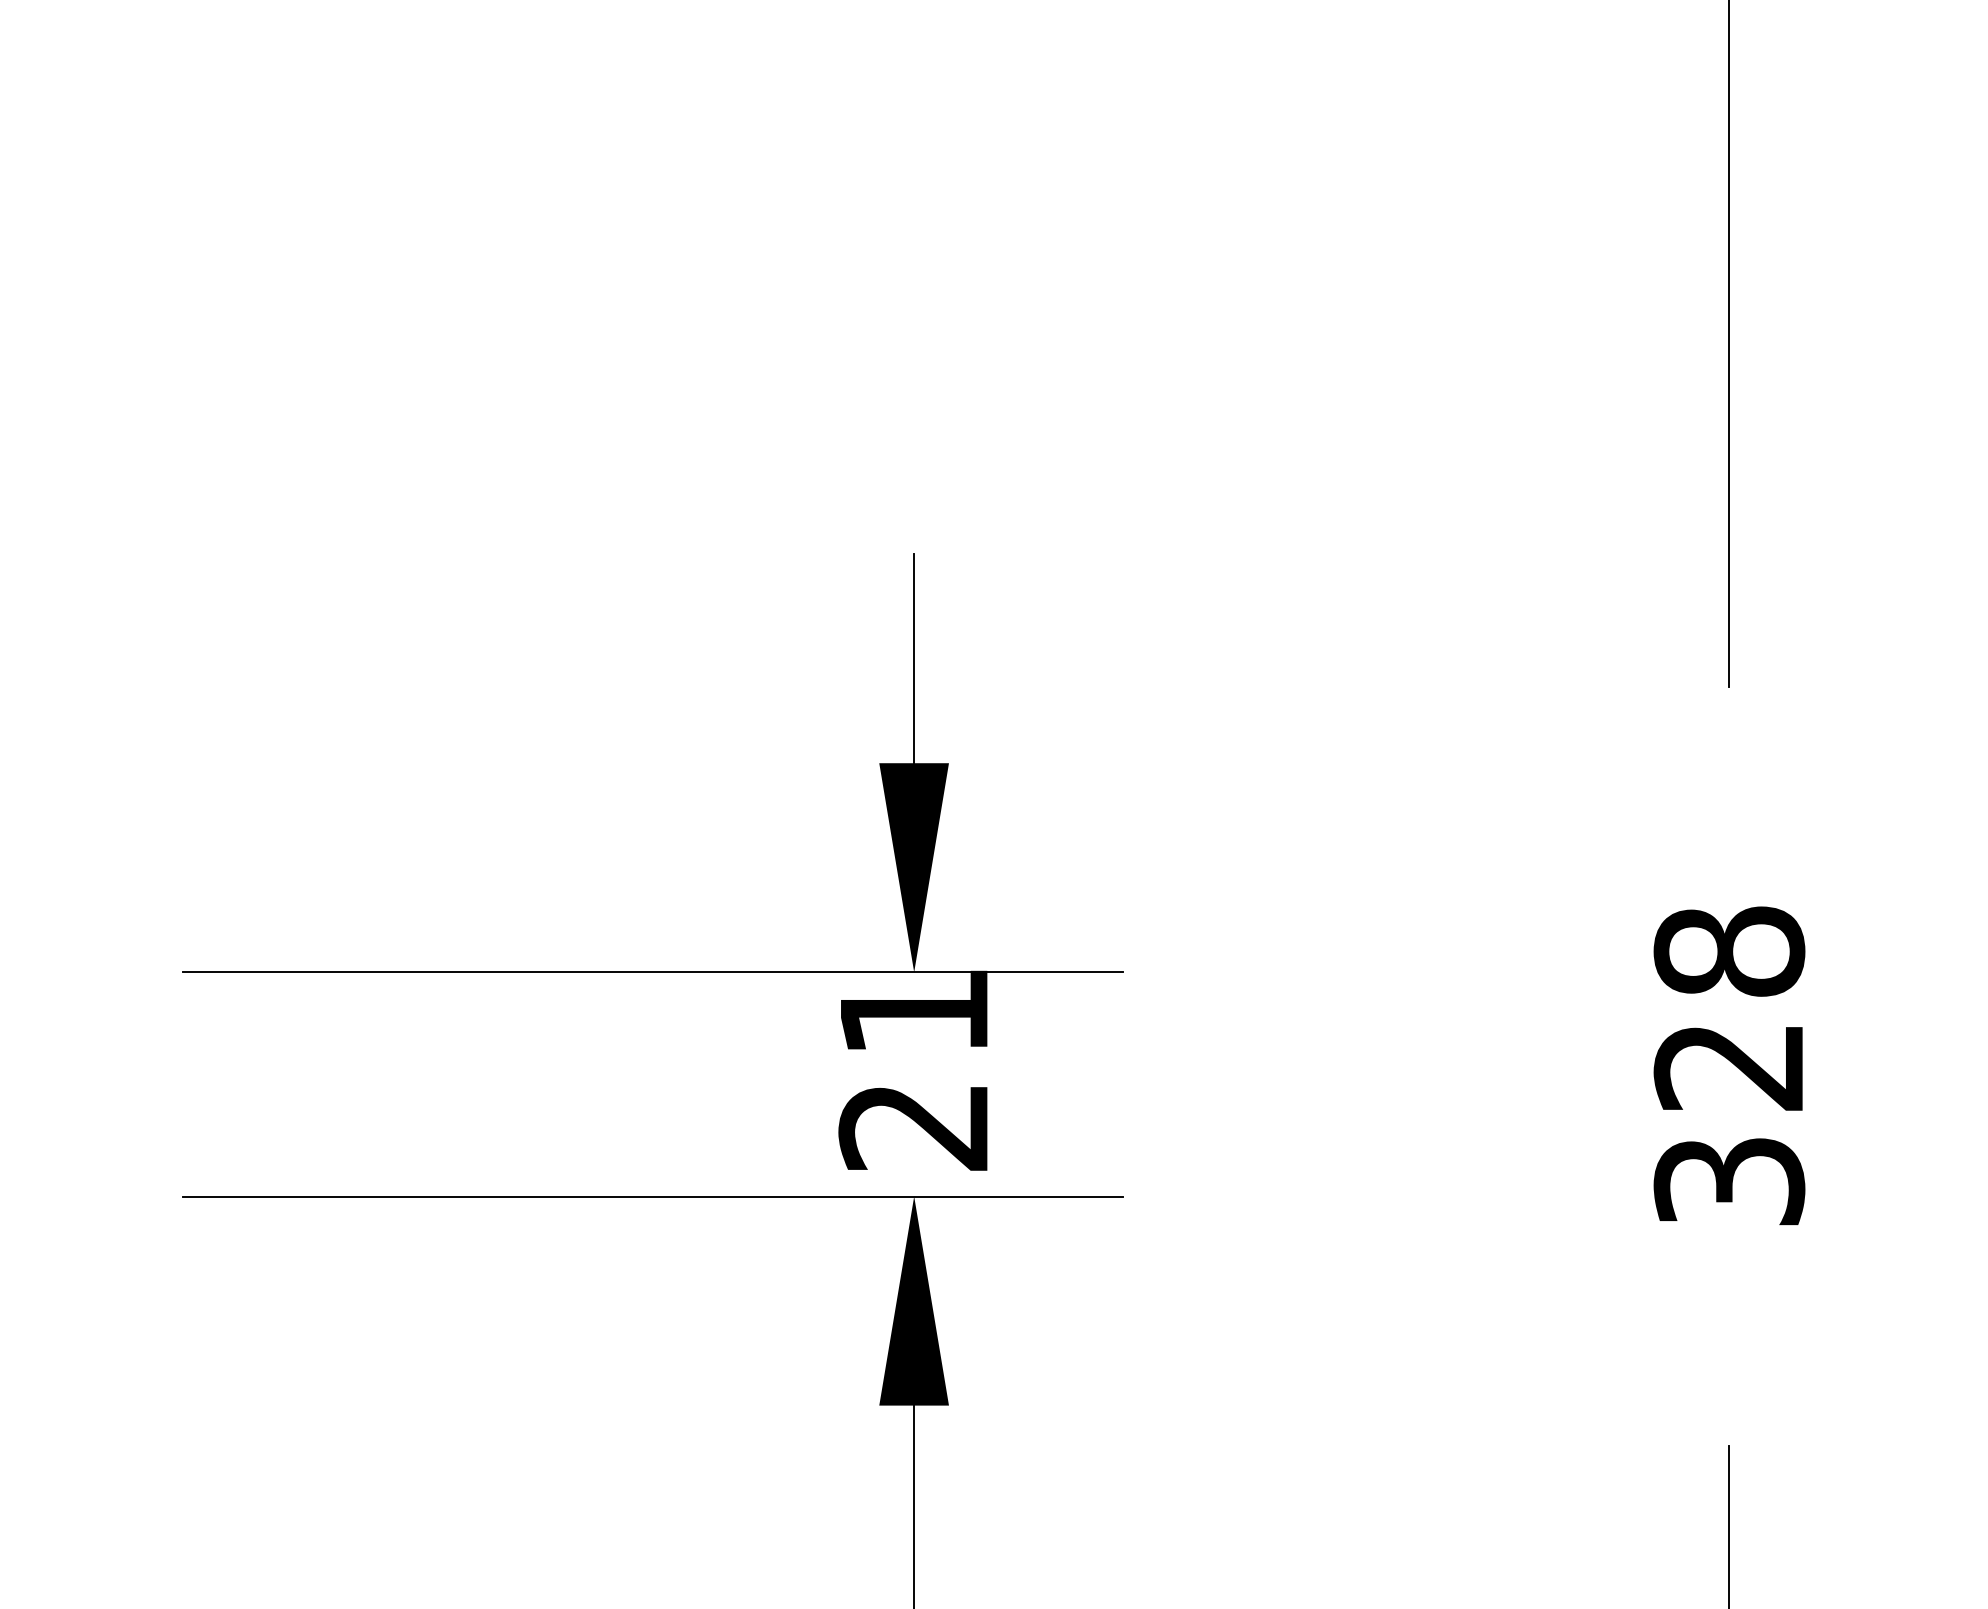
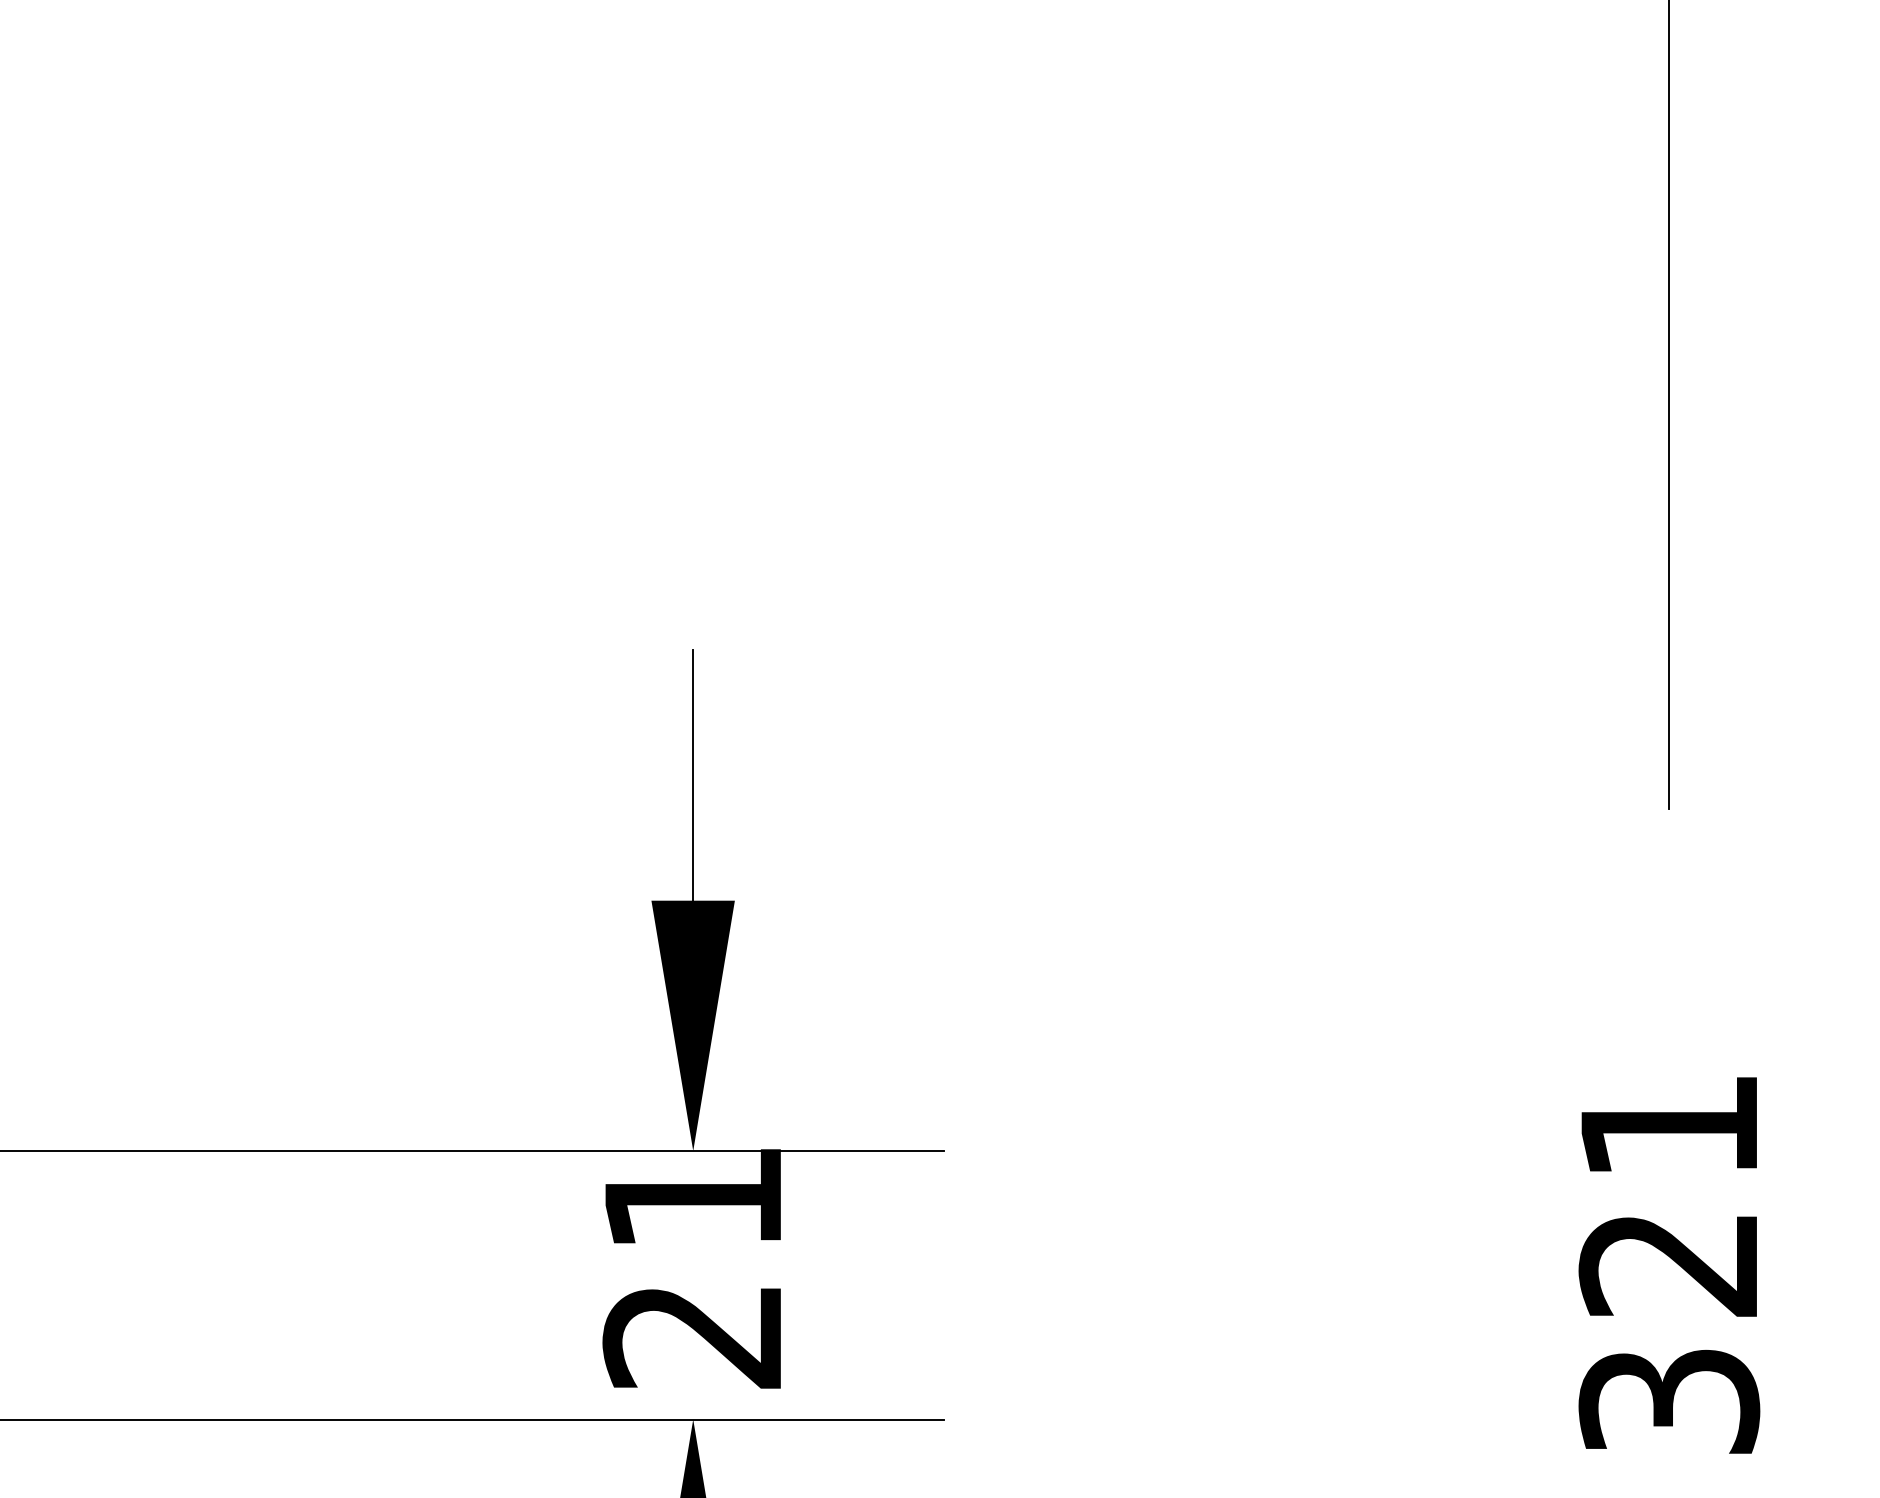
text: (1729, 951) -> (1669, 1126), 328 -> 321

